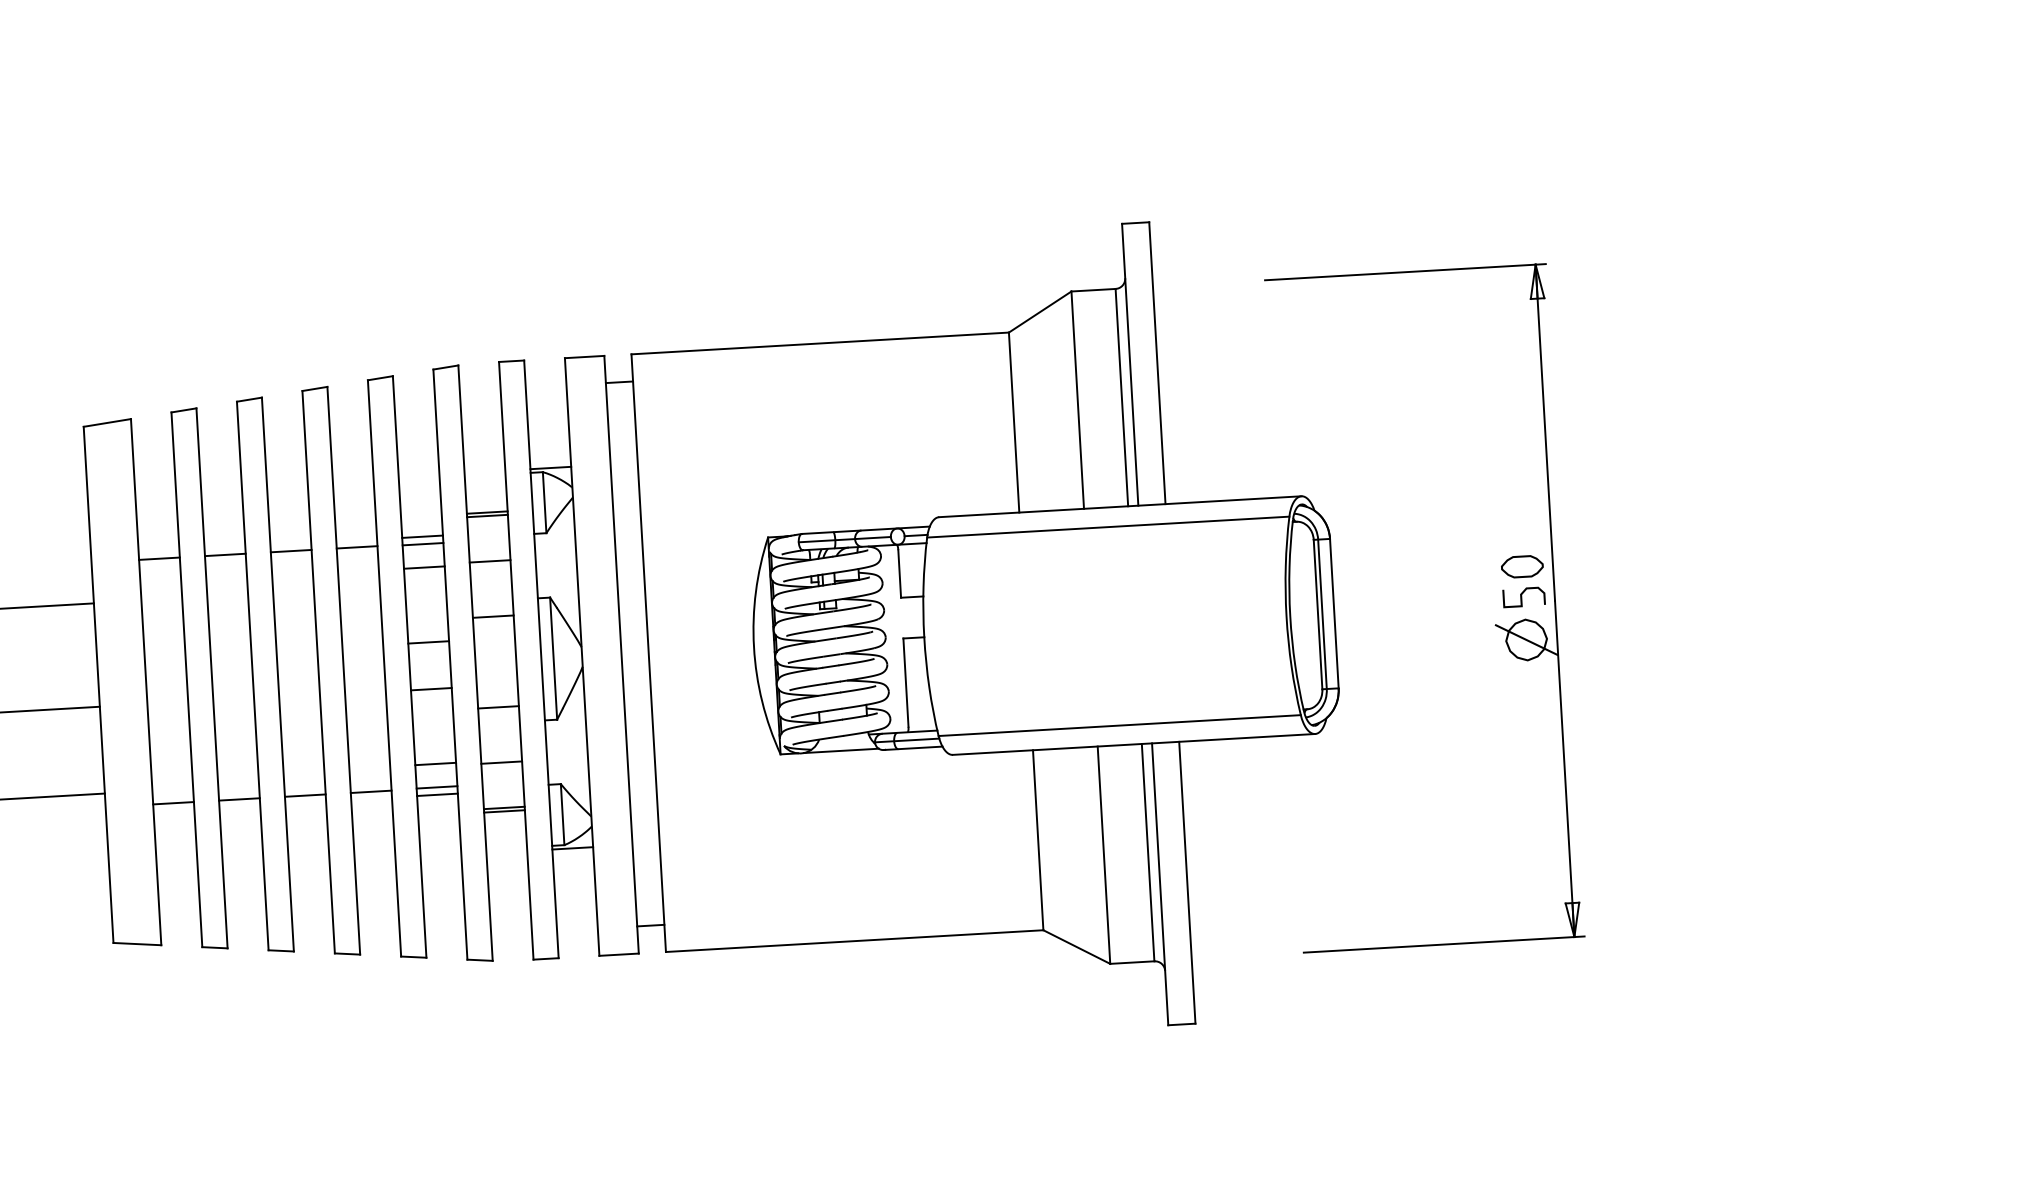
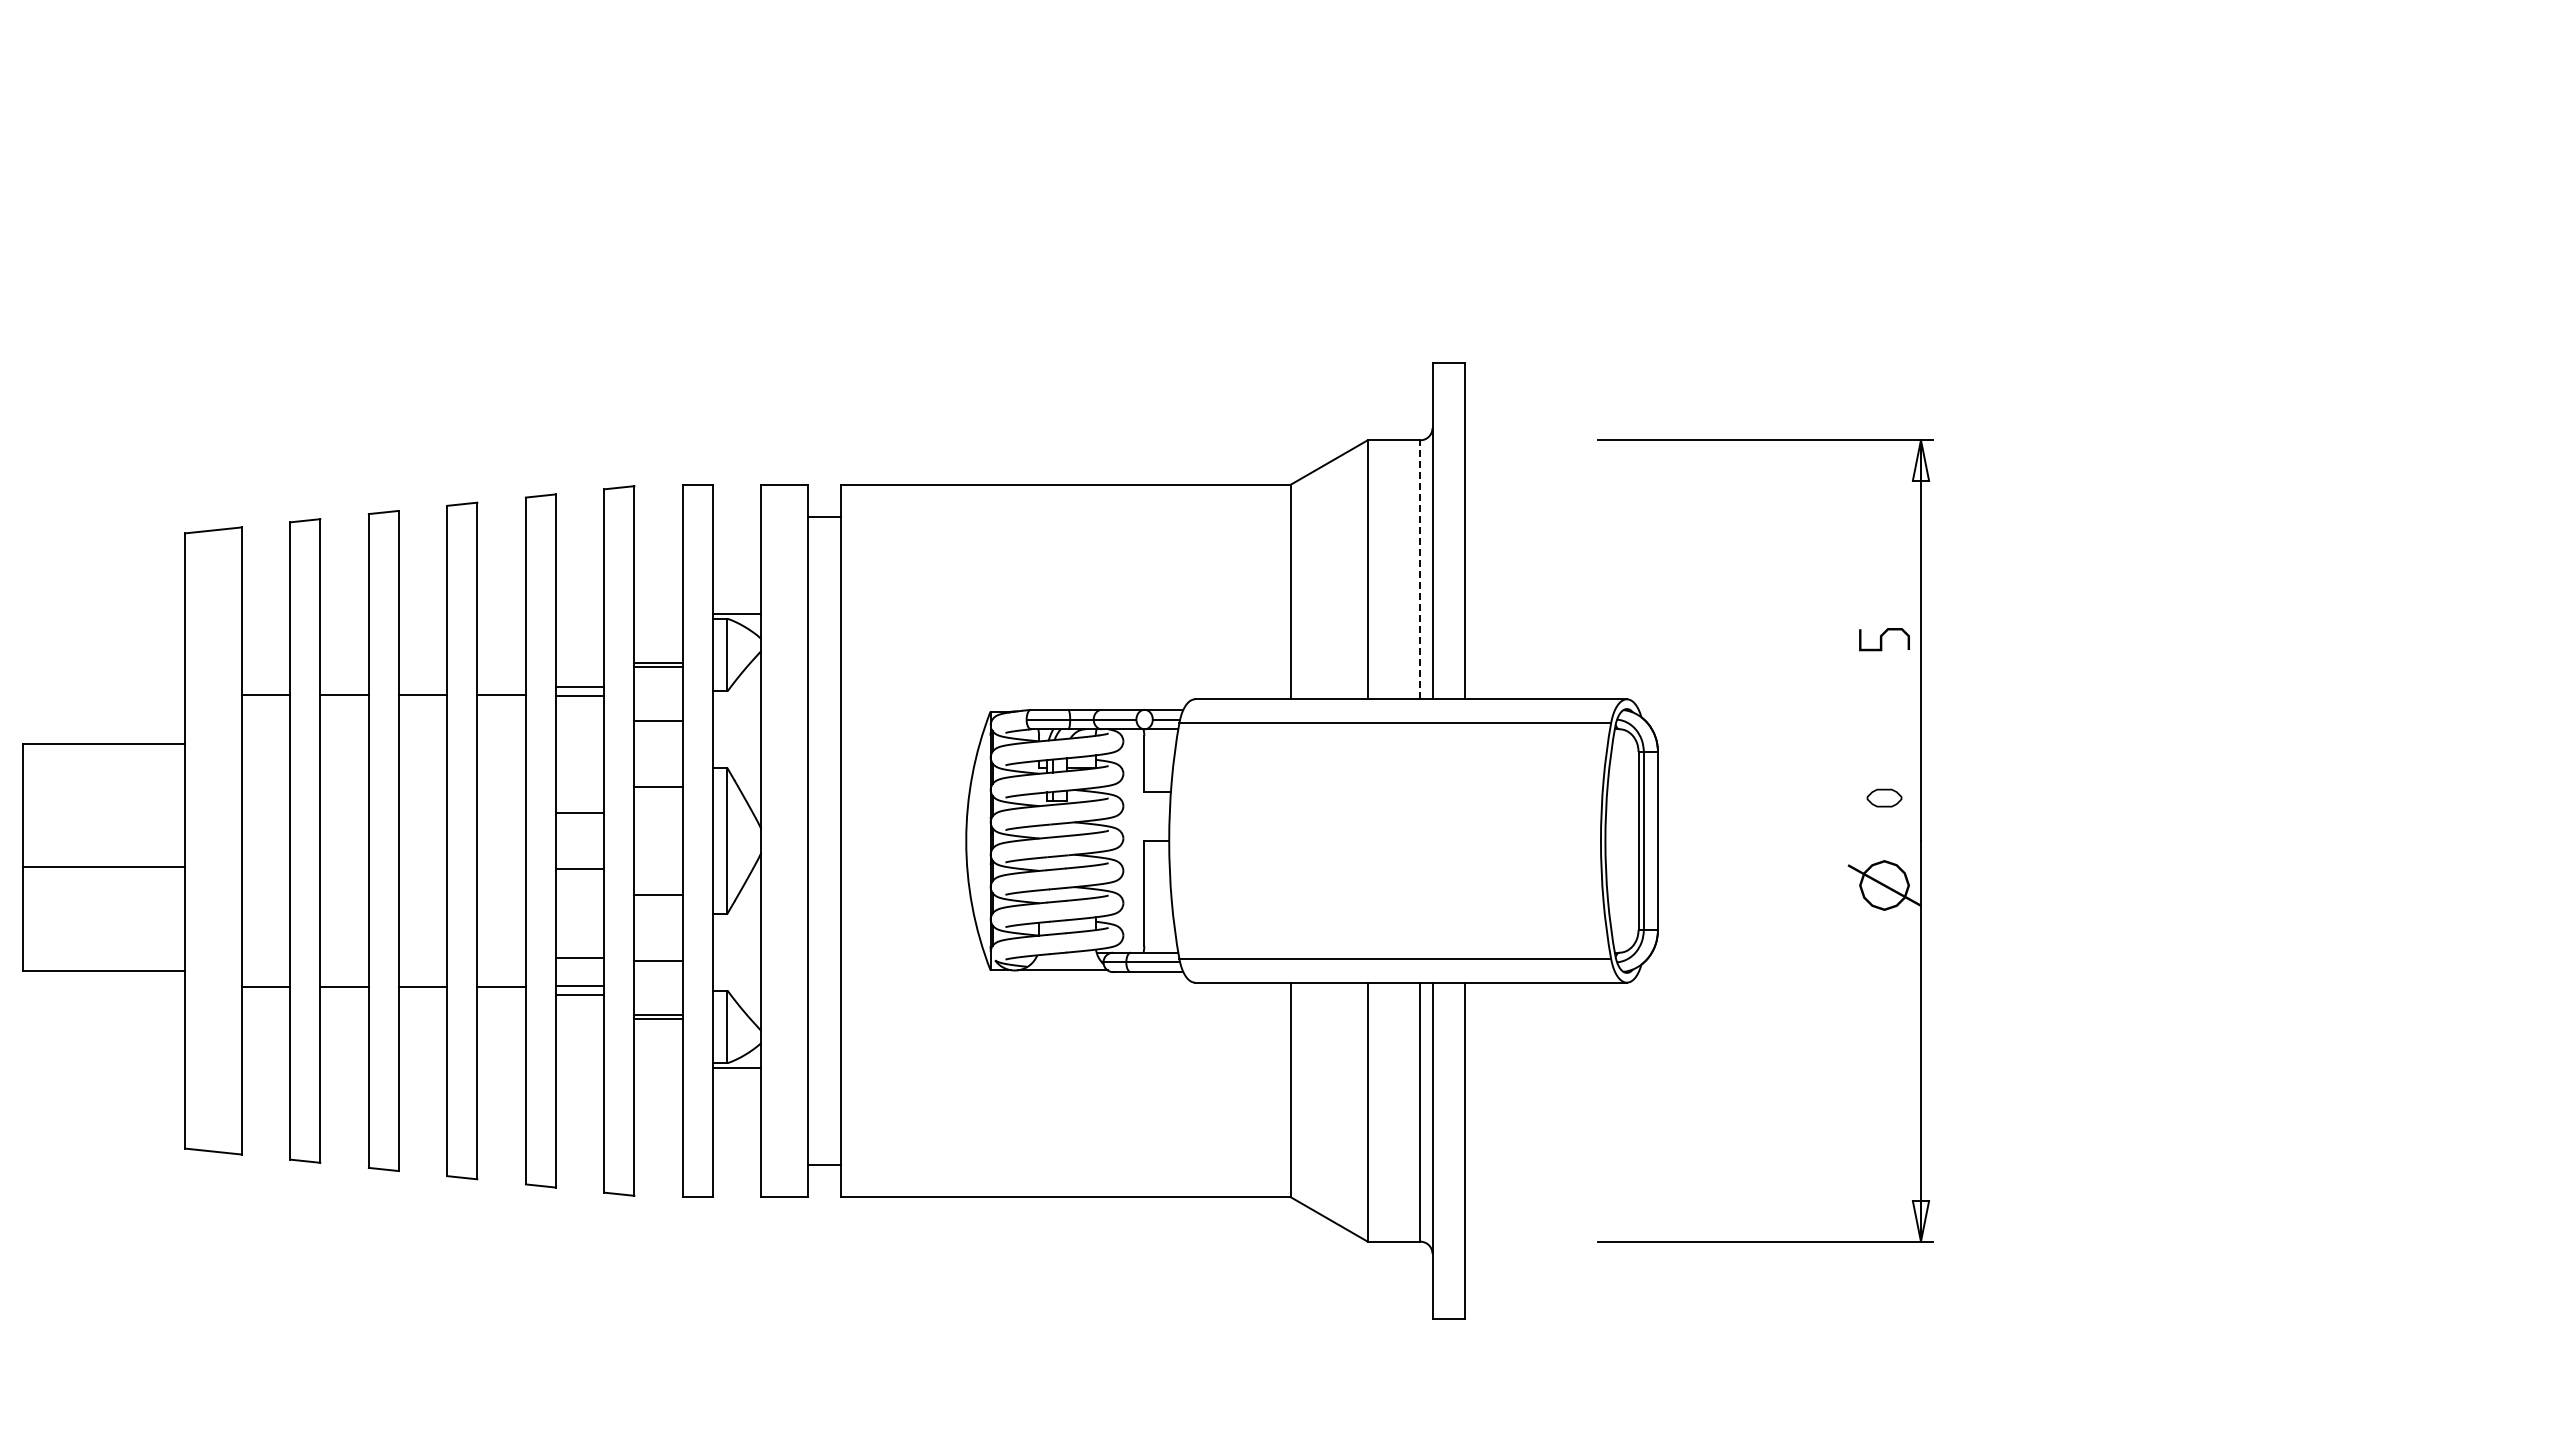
line: (1121, 397) -> (1420, 569), solid -> dashed
part: (1522, 566) -> (1884, 797), size x0.7
line: (423, 567) -> (579, 723), removed
curve: (1522, 597) -> (1882, 639), moved

